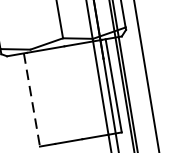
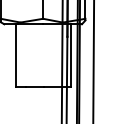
line: (31, 99) -> (15, 55), dashed -> solid

